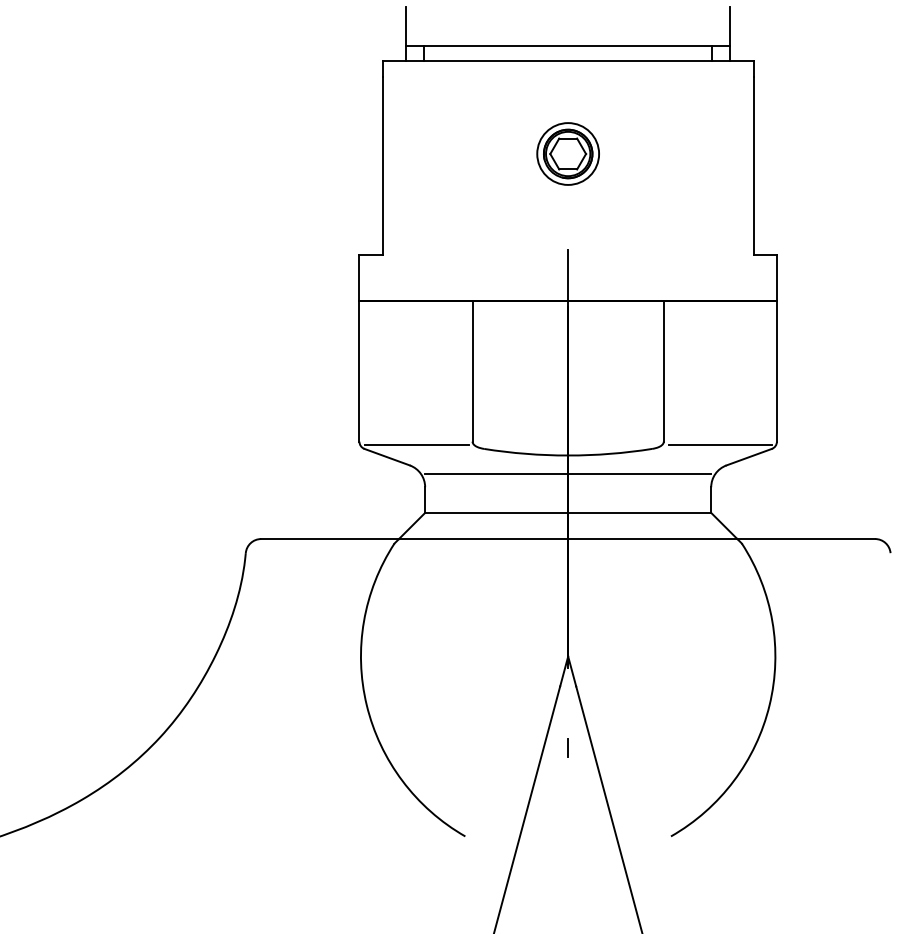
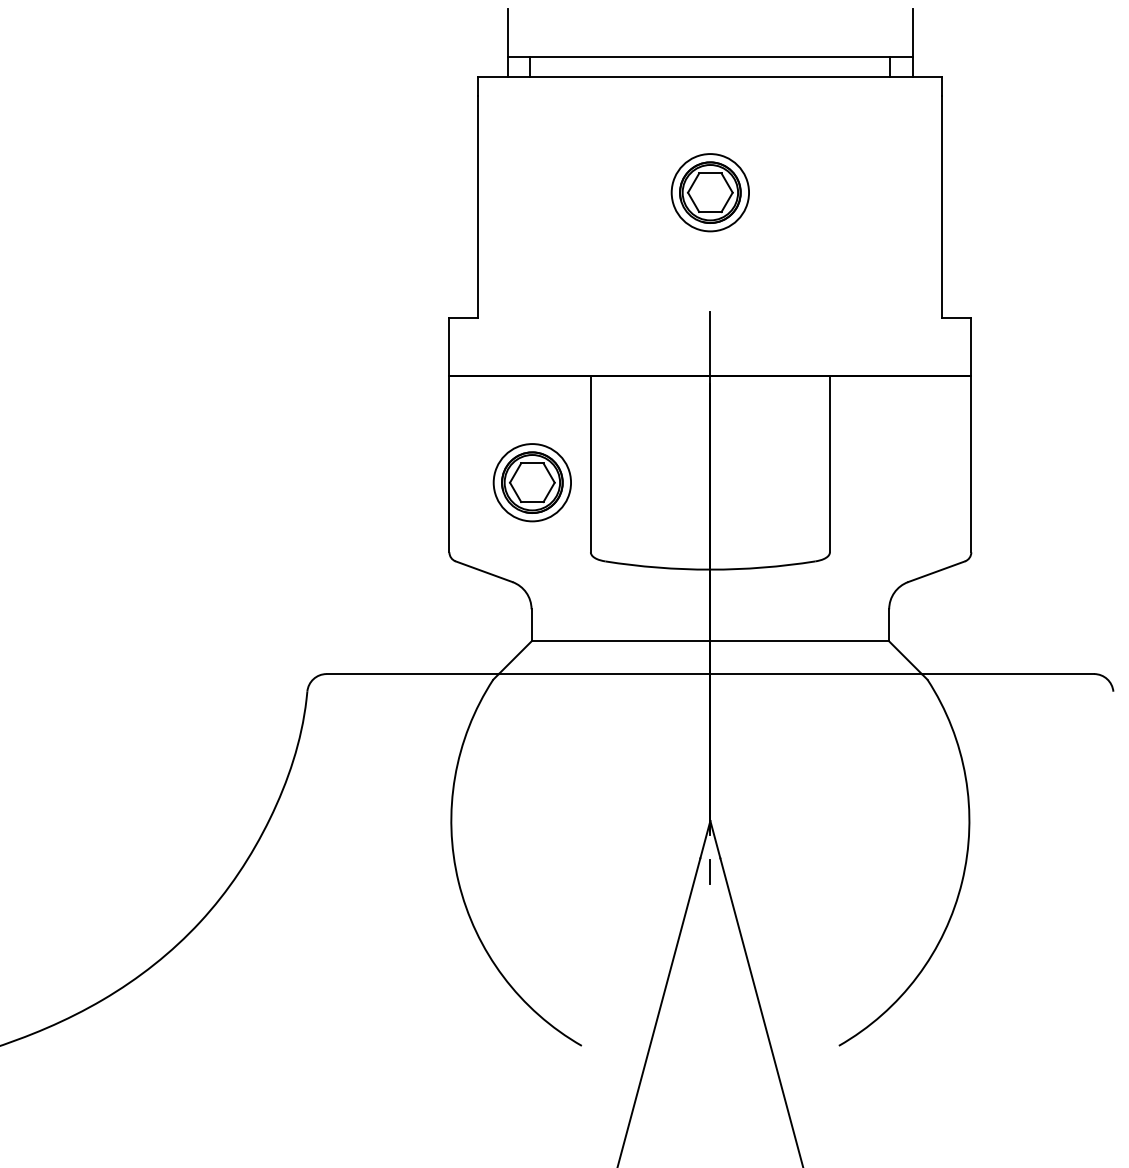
part: (425, 385) -> (531, 482), added
line: (416, 445) -> (520, 556), removed
line: (719, 445) -> (899, 556), removed
line: (568, 473) -> (710, 592), removed
line: (567, 747) -> (709, 871), moved

